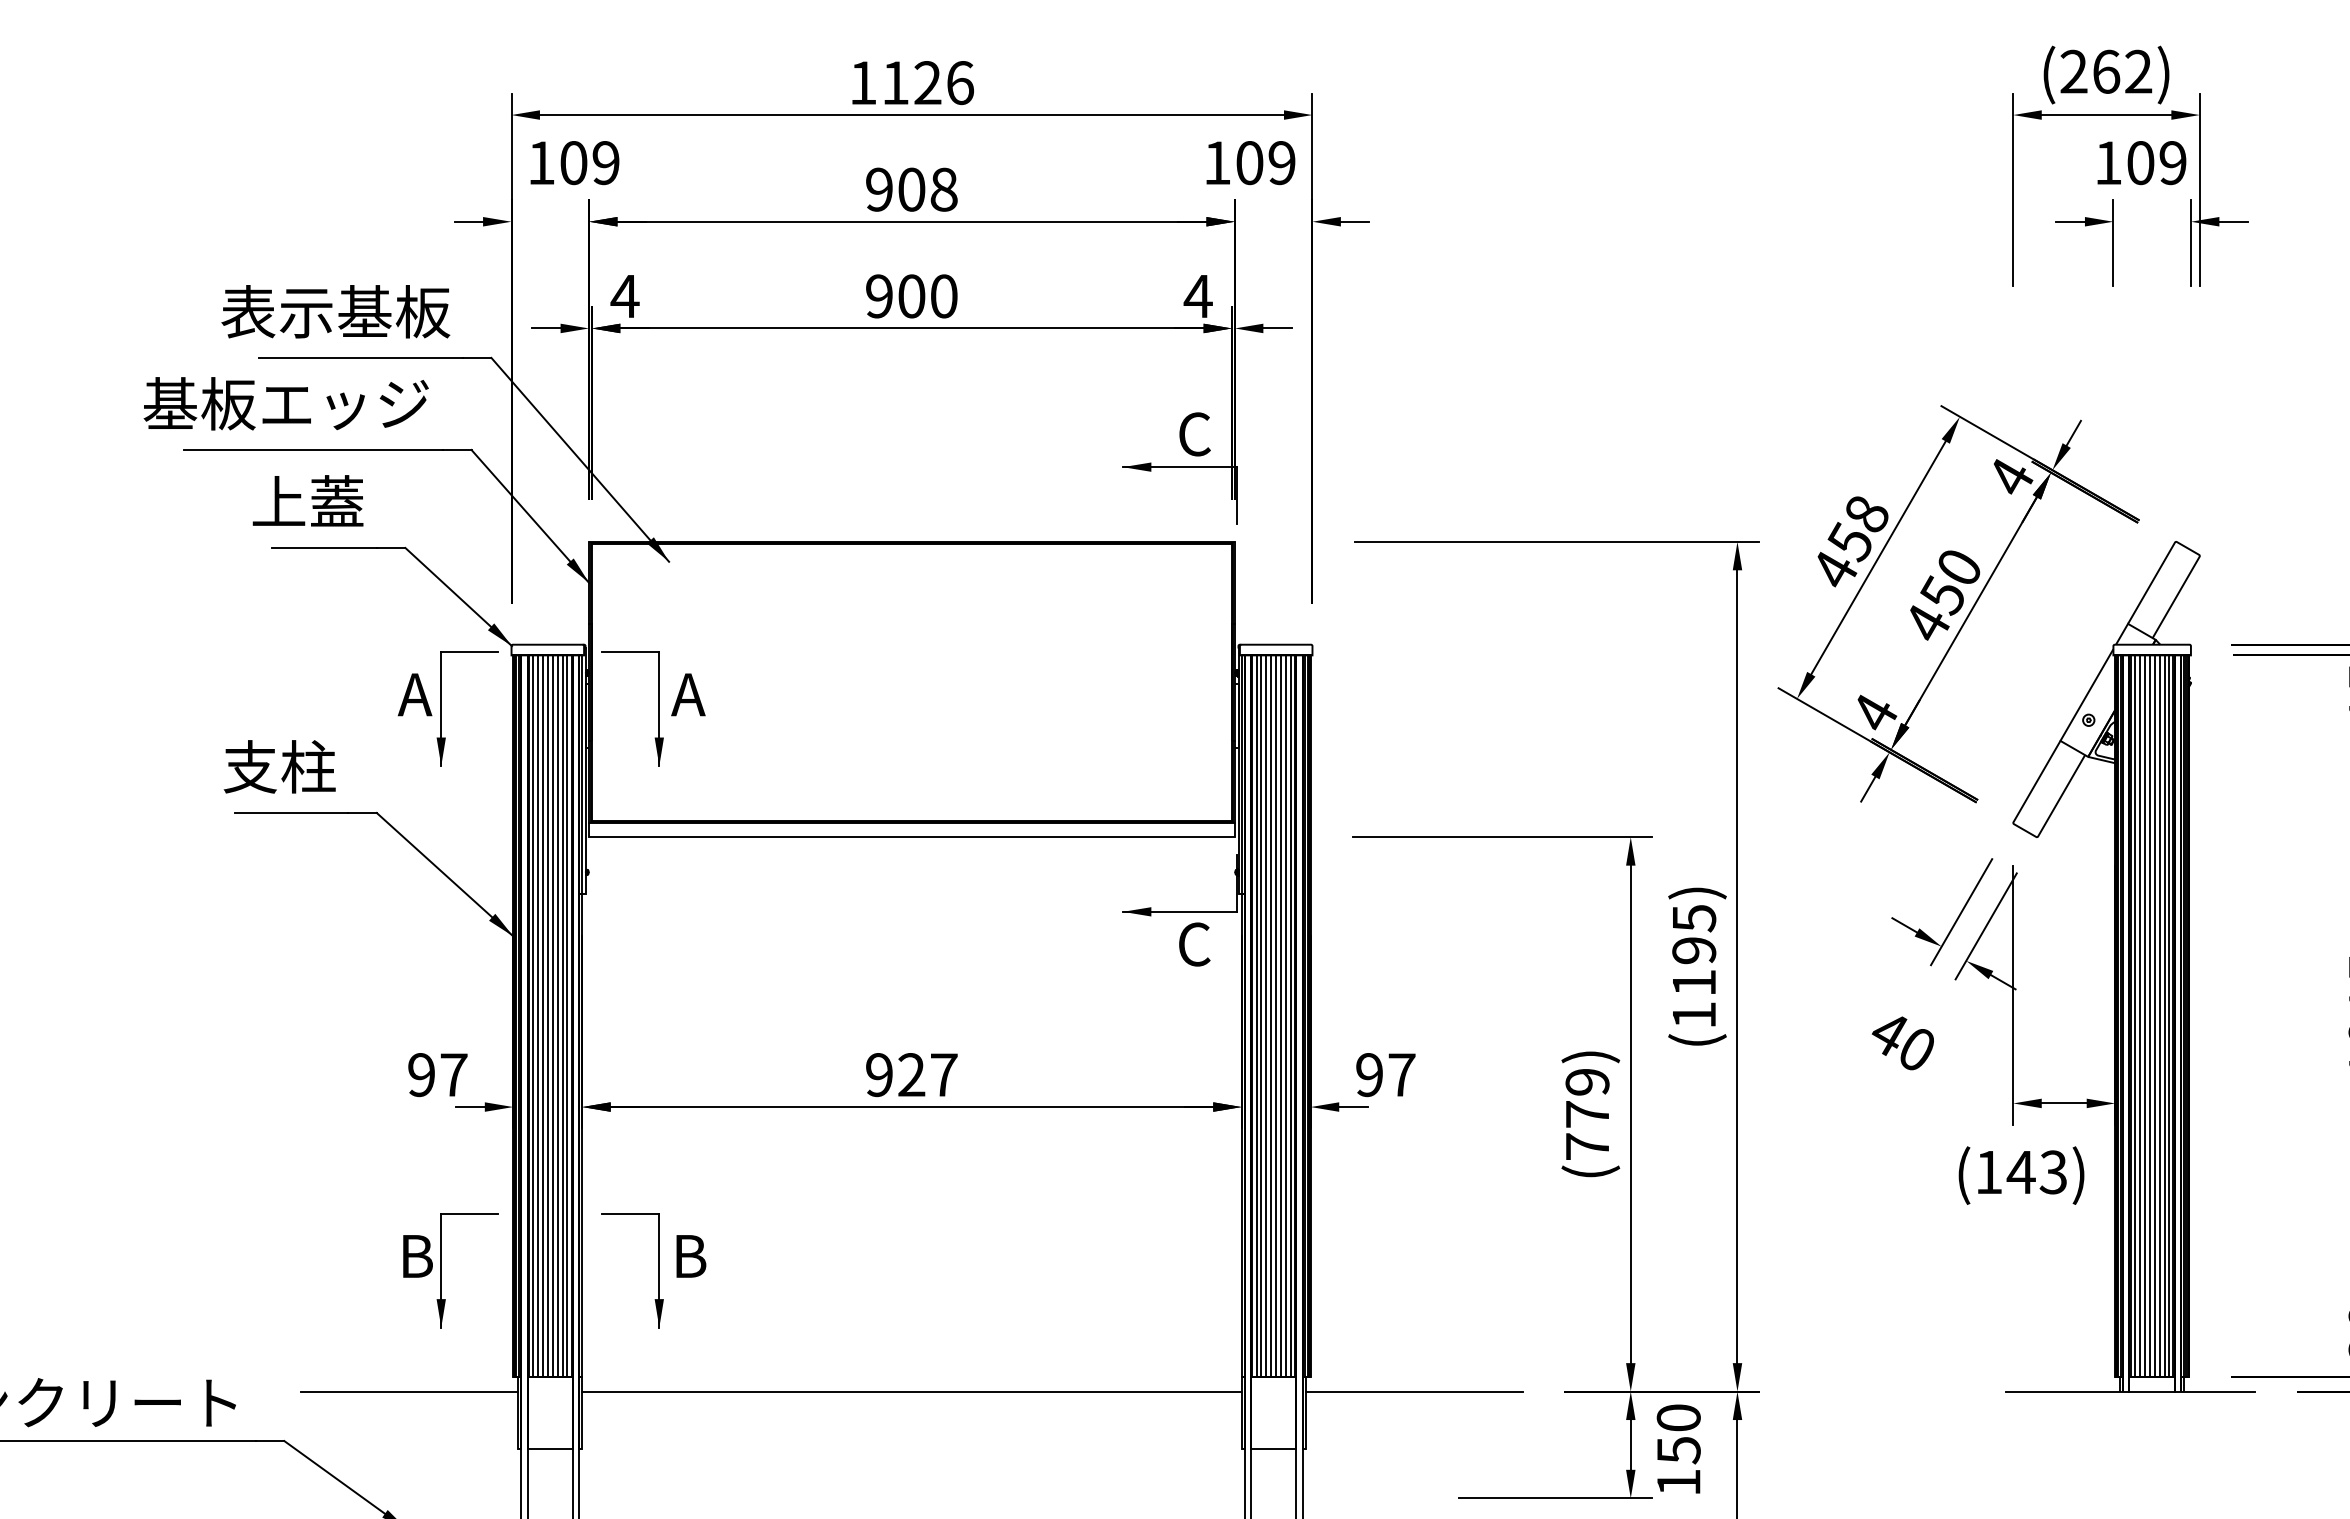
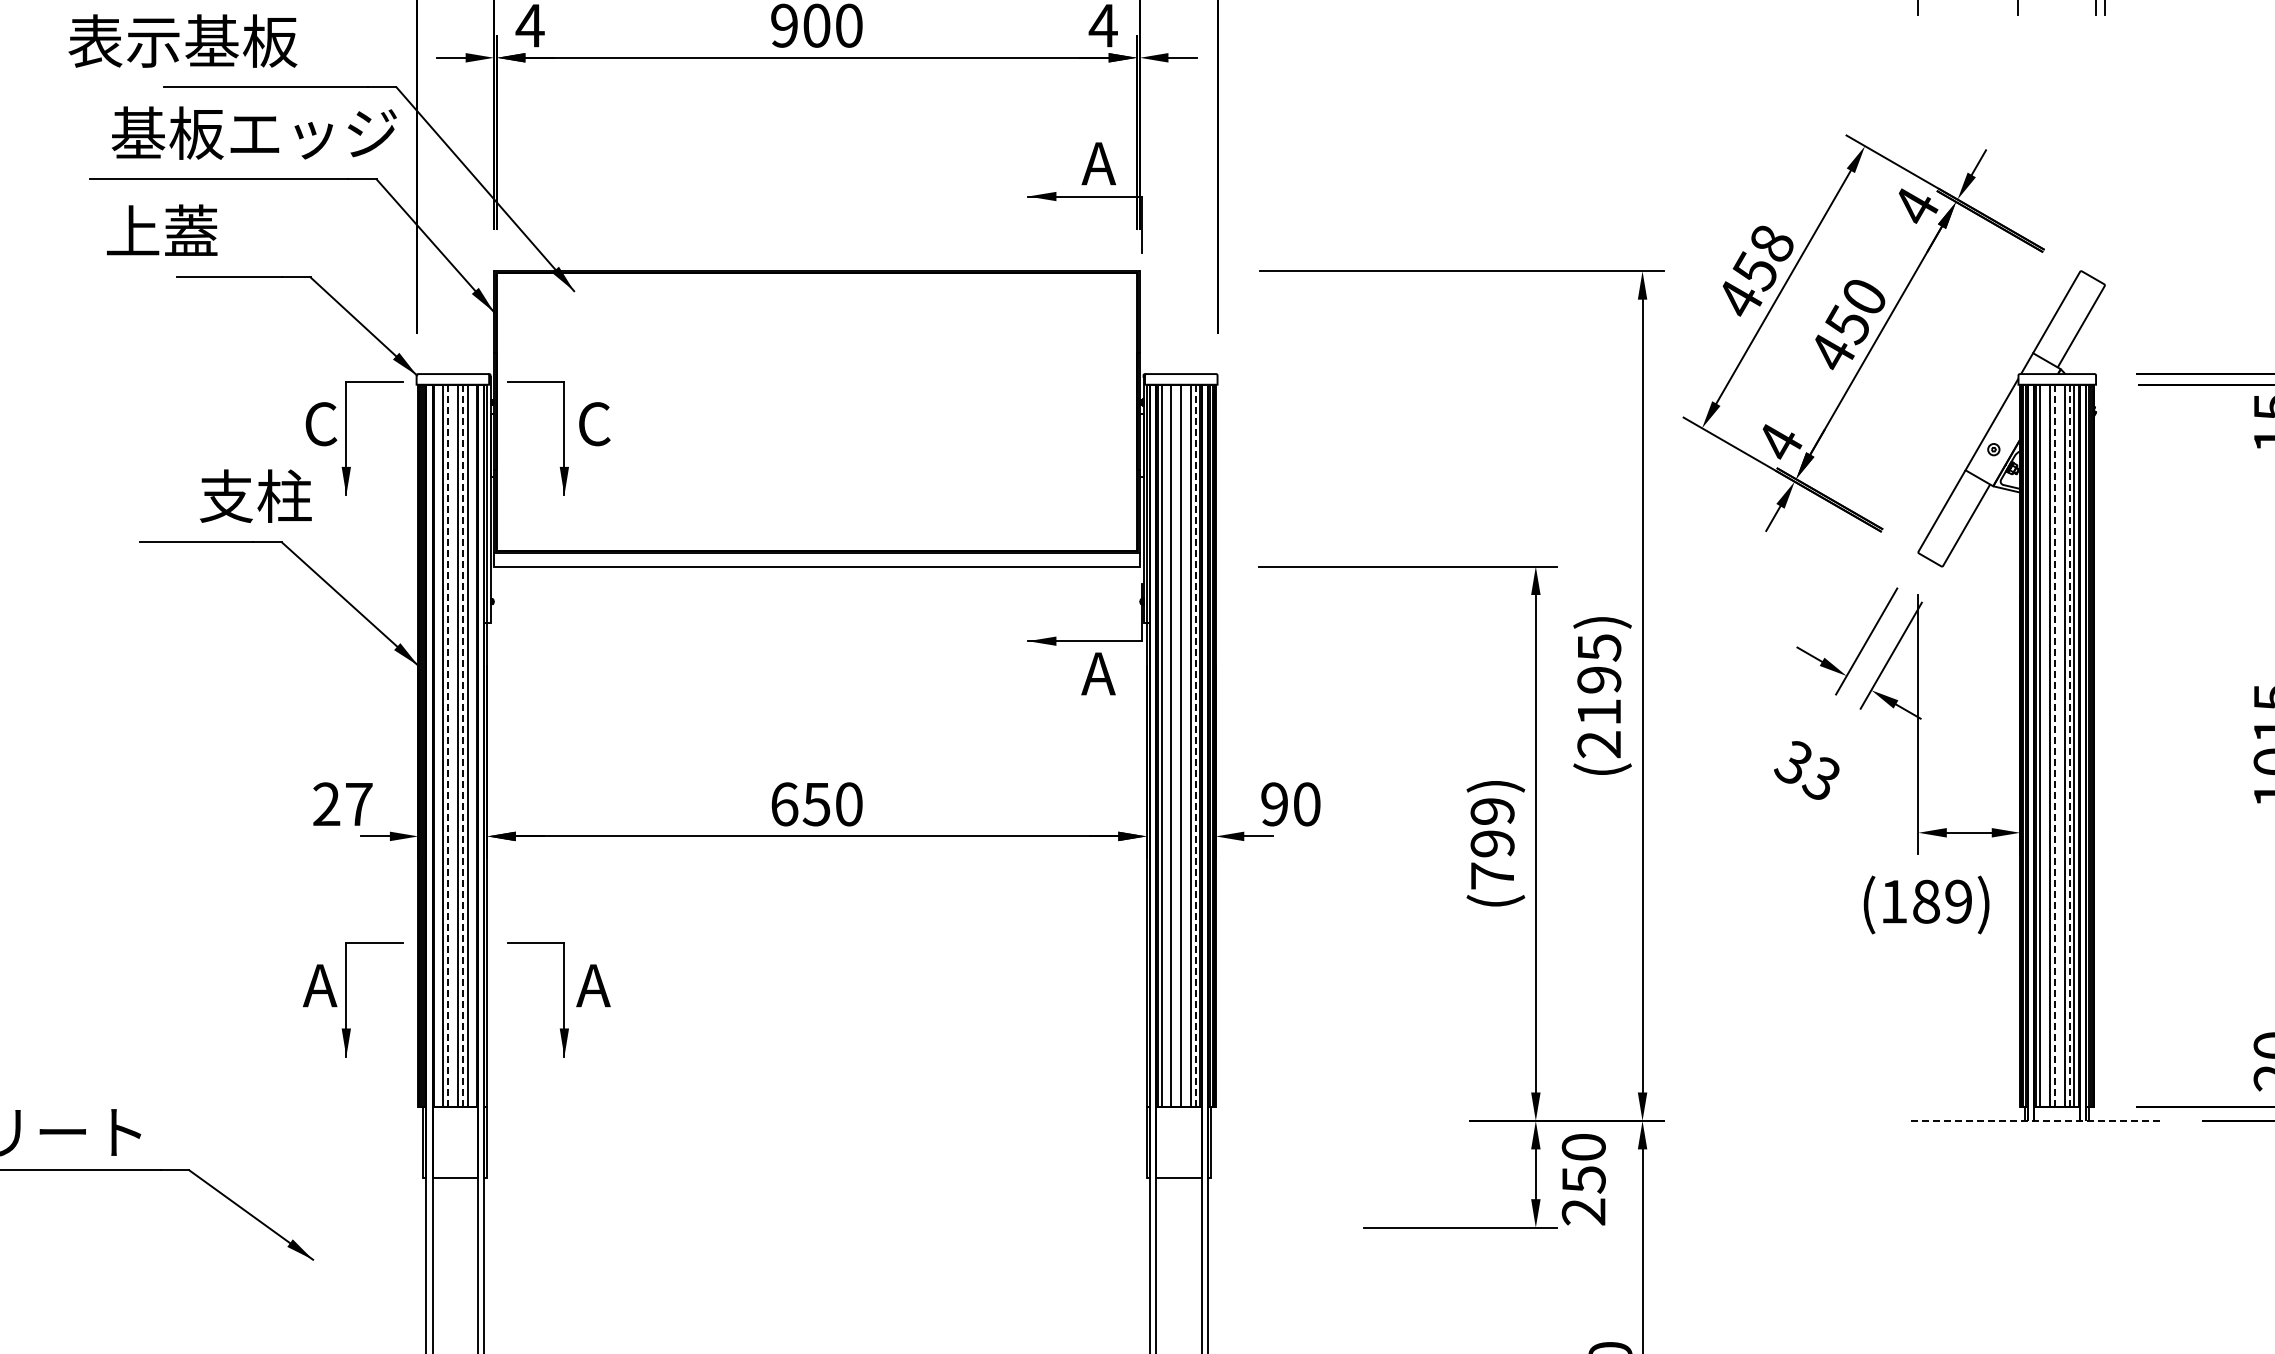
text: (335, 311) -> (182, 40), moved
text: (285, 403) -> (253, 132), moved
text: (1193, 434) -> (1098, 163), C -> A
text: (307, 500) -> (161, 229), moved
text: (414, 694) -> (319, 423), A -> C
text: (688, 694) -> (593, 423), A -> C
text: (279, 766) -> (255, 495), moved
text: (1193, 944) -> (1098, 673), C -> A
text: (1693, 1015) -> (1598, 744), (1195) -> (2195)
line: (533, 1016) -> (438, 745), removed
line: (542, 1016) -> (447, 745), solid -> dashed
line: (547, 1016) -> (452, 745), removed
line: (557, 1016) -> (462, 745), solid -> dashed
line: (567, 1016) -> (472, 745), removed
line: (1261, 1016) -> (1166, 745), removed
line: (1271, 1016) -> (1176, 745), removed
line: (1281, 1016) -> (1186, 745), removed
line: (1290, 1016) -> (1195, 745), solid -> dashed
line: (2139, 1016) -> (2044, 745), removed
line: (2149, 1016) -> (2054, 745), solid -> dashed
line: (2154, 1016) -> (2059, 745), removed
line: (2164, 1016) -> (2069, 745), solid -> dashed
text: (1901, 1040) -> (1806, 769), 40 -> 33
text: (421, 1075) -> (326, 804), 97 -> 27
text: (911, 1075) -> (816, 804), 927 -> 650
text: (1401, 1075) -> (1306, 804), 97 -> 90
text: (1587, 1114) -> (1492, 843), (779) -> (799)
text: (2036, 1172) -> (1941, 901), (143) -> (189)
text: (414, 1256) -> (319, 985), B -> A
text: (688, 1256) -> (593, 985), B -> A
line: (409, 1391) -> (314, 1120), removed
line: (911, 1391) -> (816, 1120), removed
line: (1413, 1391) -> (1318, 1120), removed
line: (2131, 1391) -> (2036, 1120), solid -> dashed
text: (1678, 1482) -> (1583, 1211), 150 -> 250

